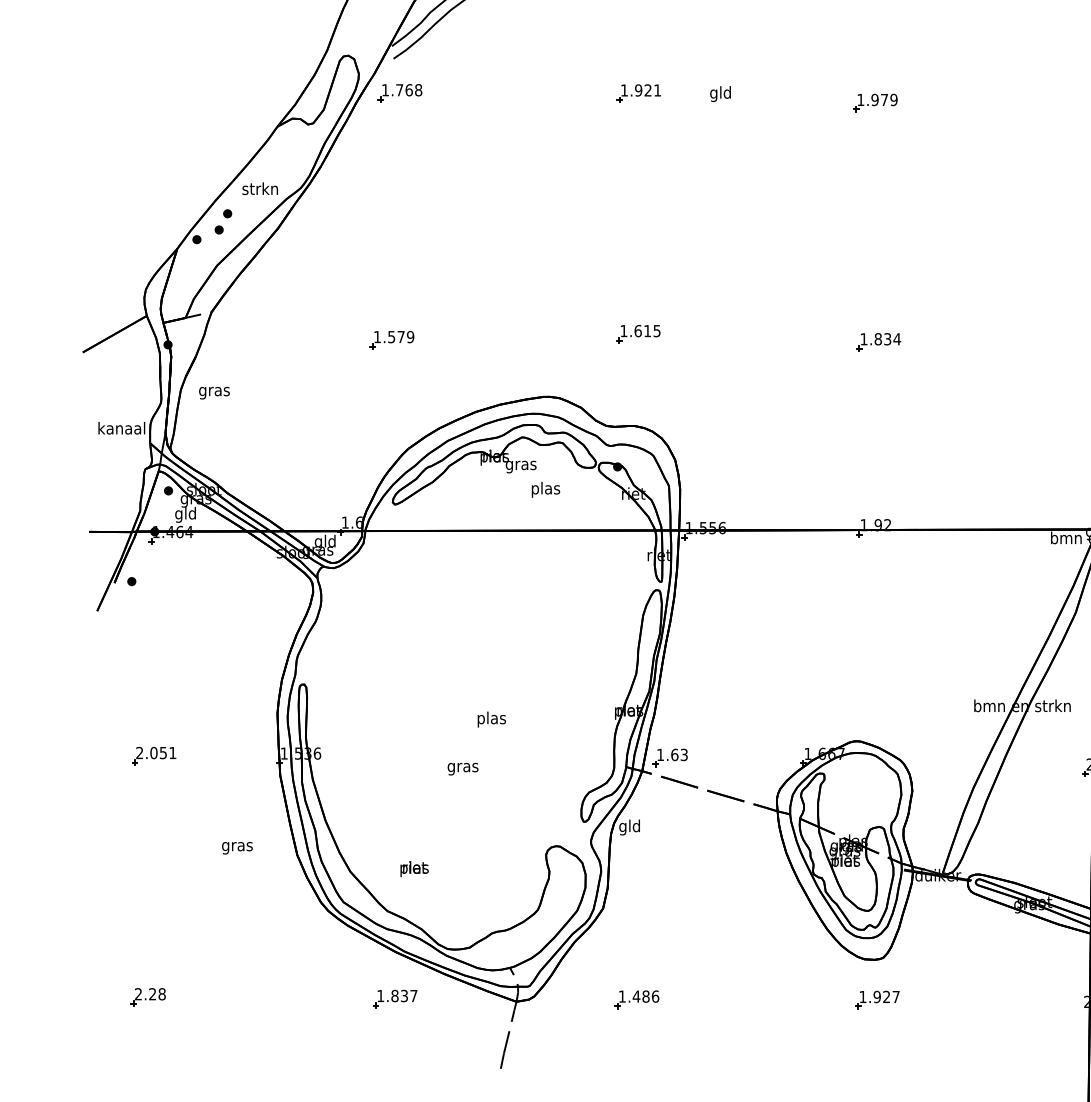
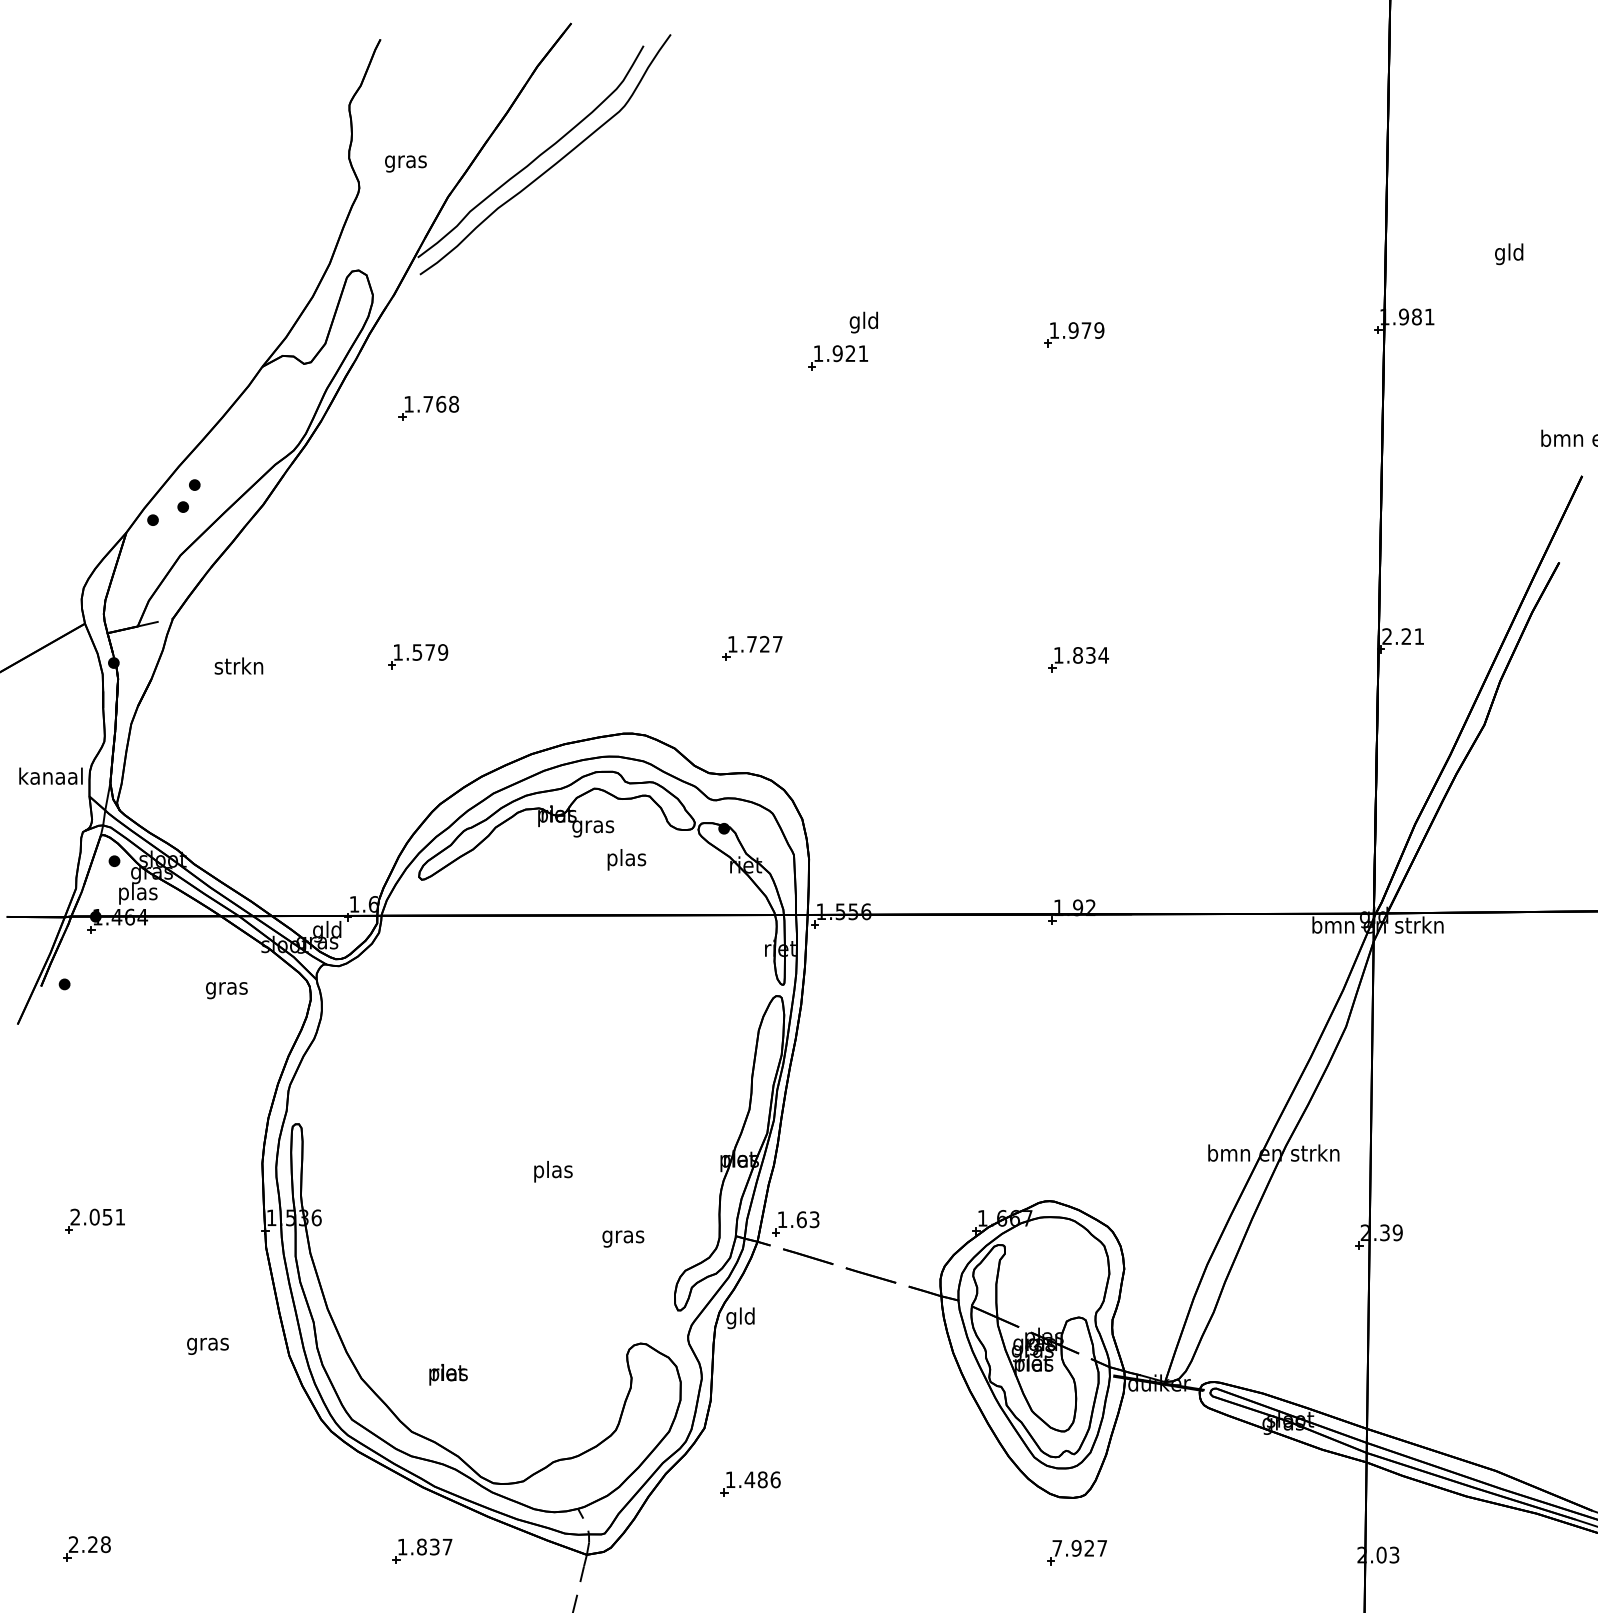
part: (399, 93) -> (428, 408), moved
part: (638, 93) -> (837, 357), moved
text: (259, 188) -> (238, 665), moved
text: (647, 330) -> (764, 643), 1.615 -> 1.727
text: (214, 393) -> (226, 990), moved
text: (186, 514) -> (138, 893), gld -> plas
text: (463, 768) -> (623, 1238), moved
text: (862, 997) -> (1056, 1548), 1.927 -> 7.927
part: (637, 999) -> (750, 1483), moved

